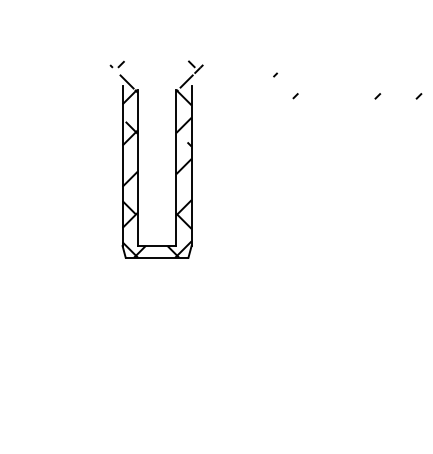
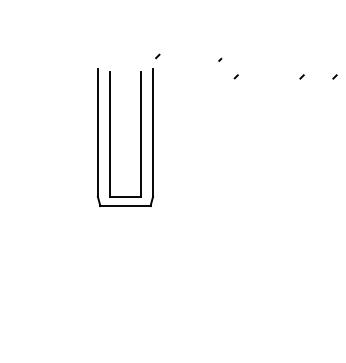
hatch: (156, 158) -> (124, 126), removed

